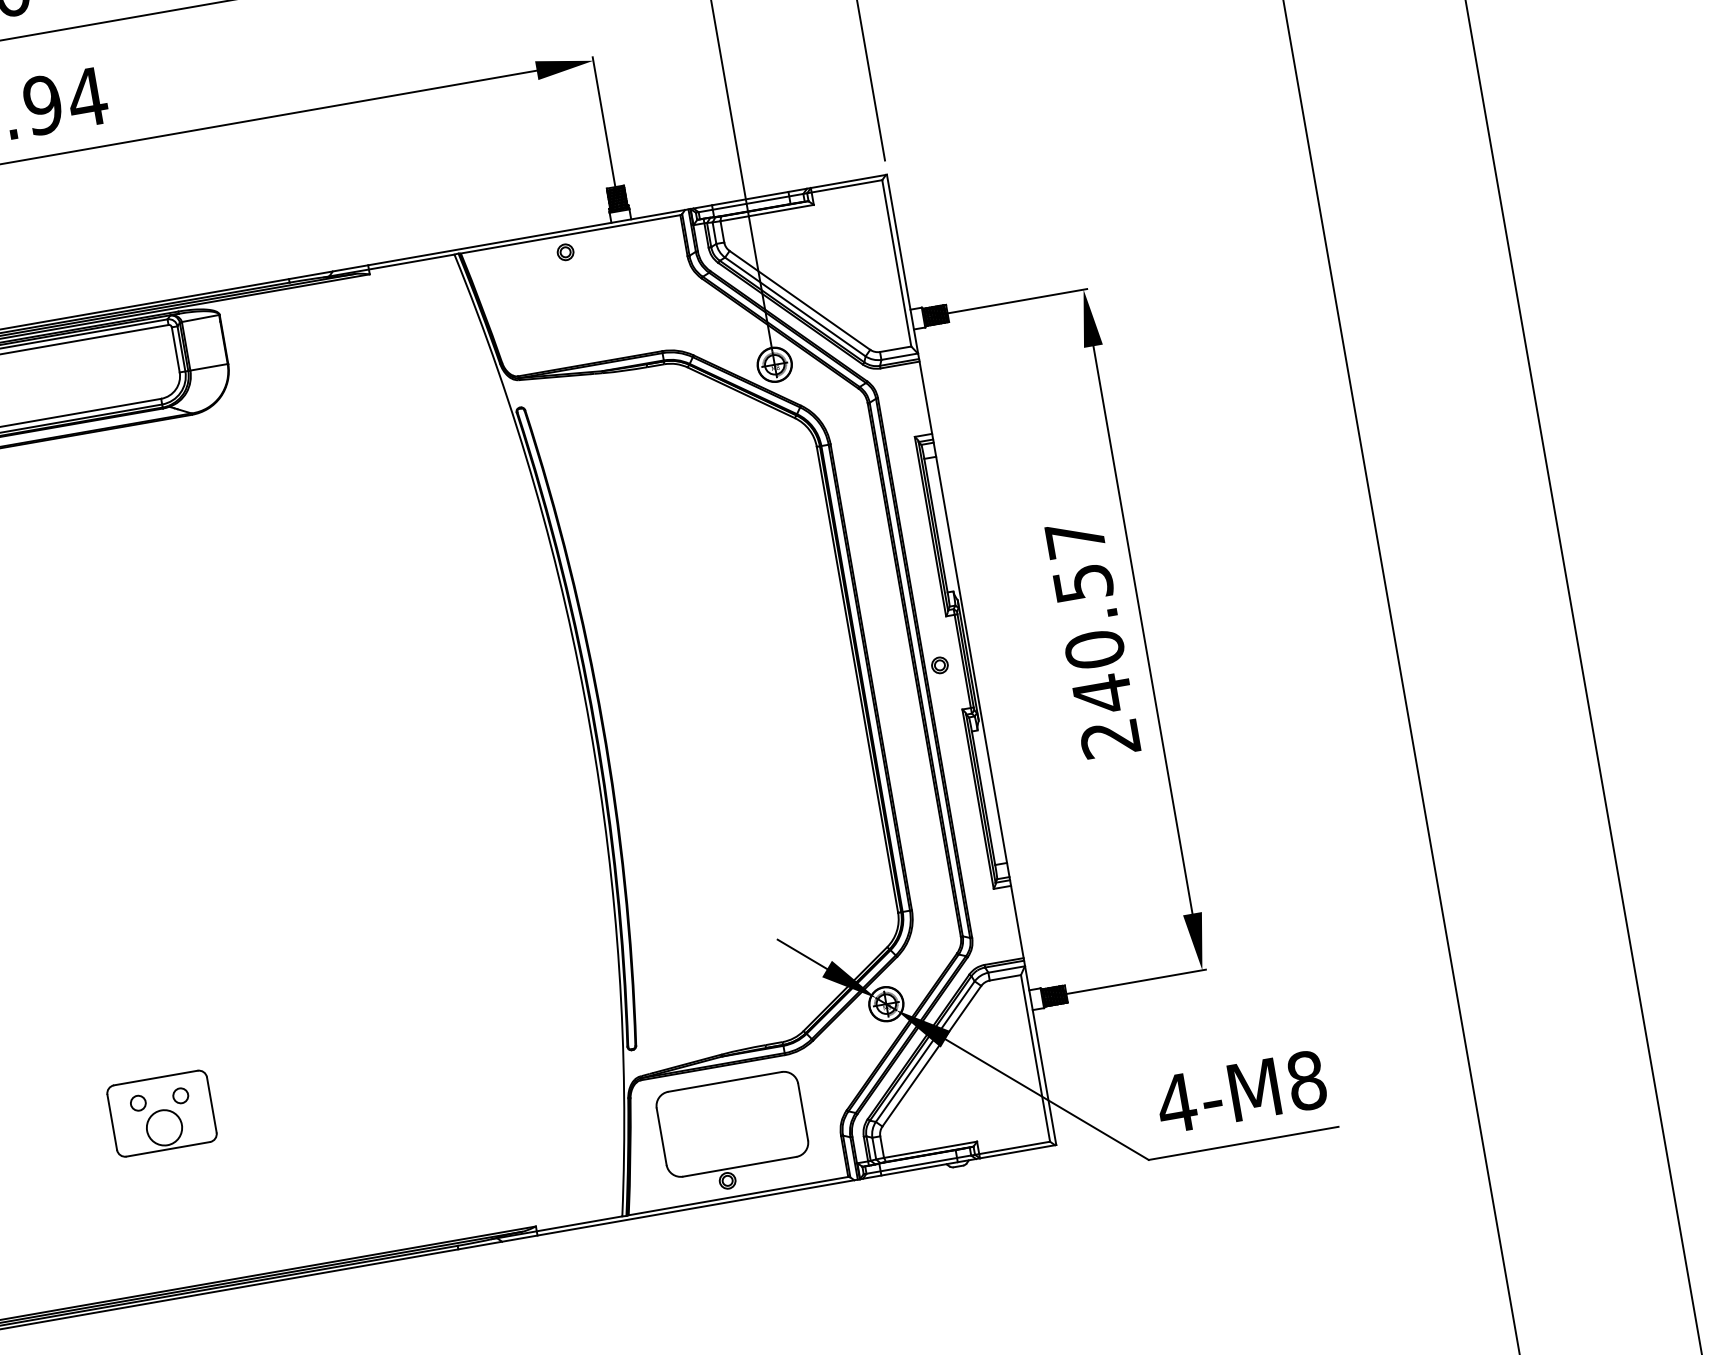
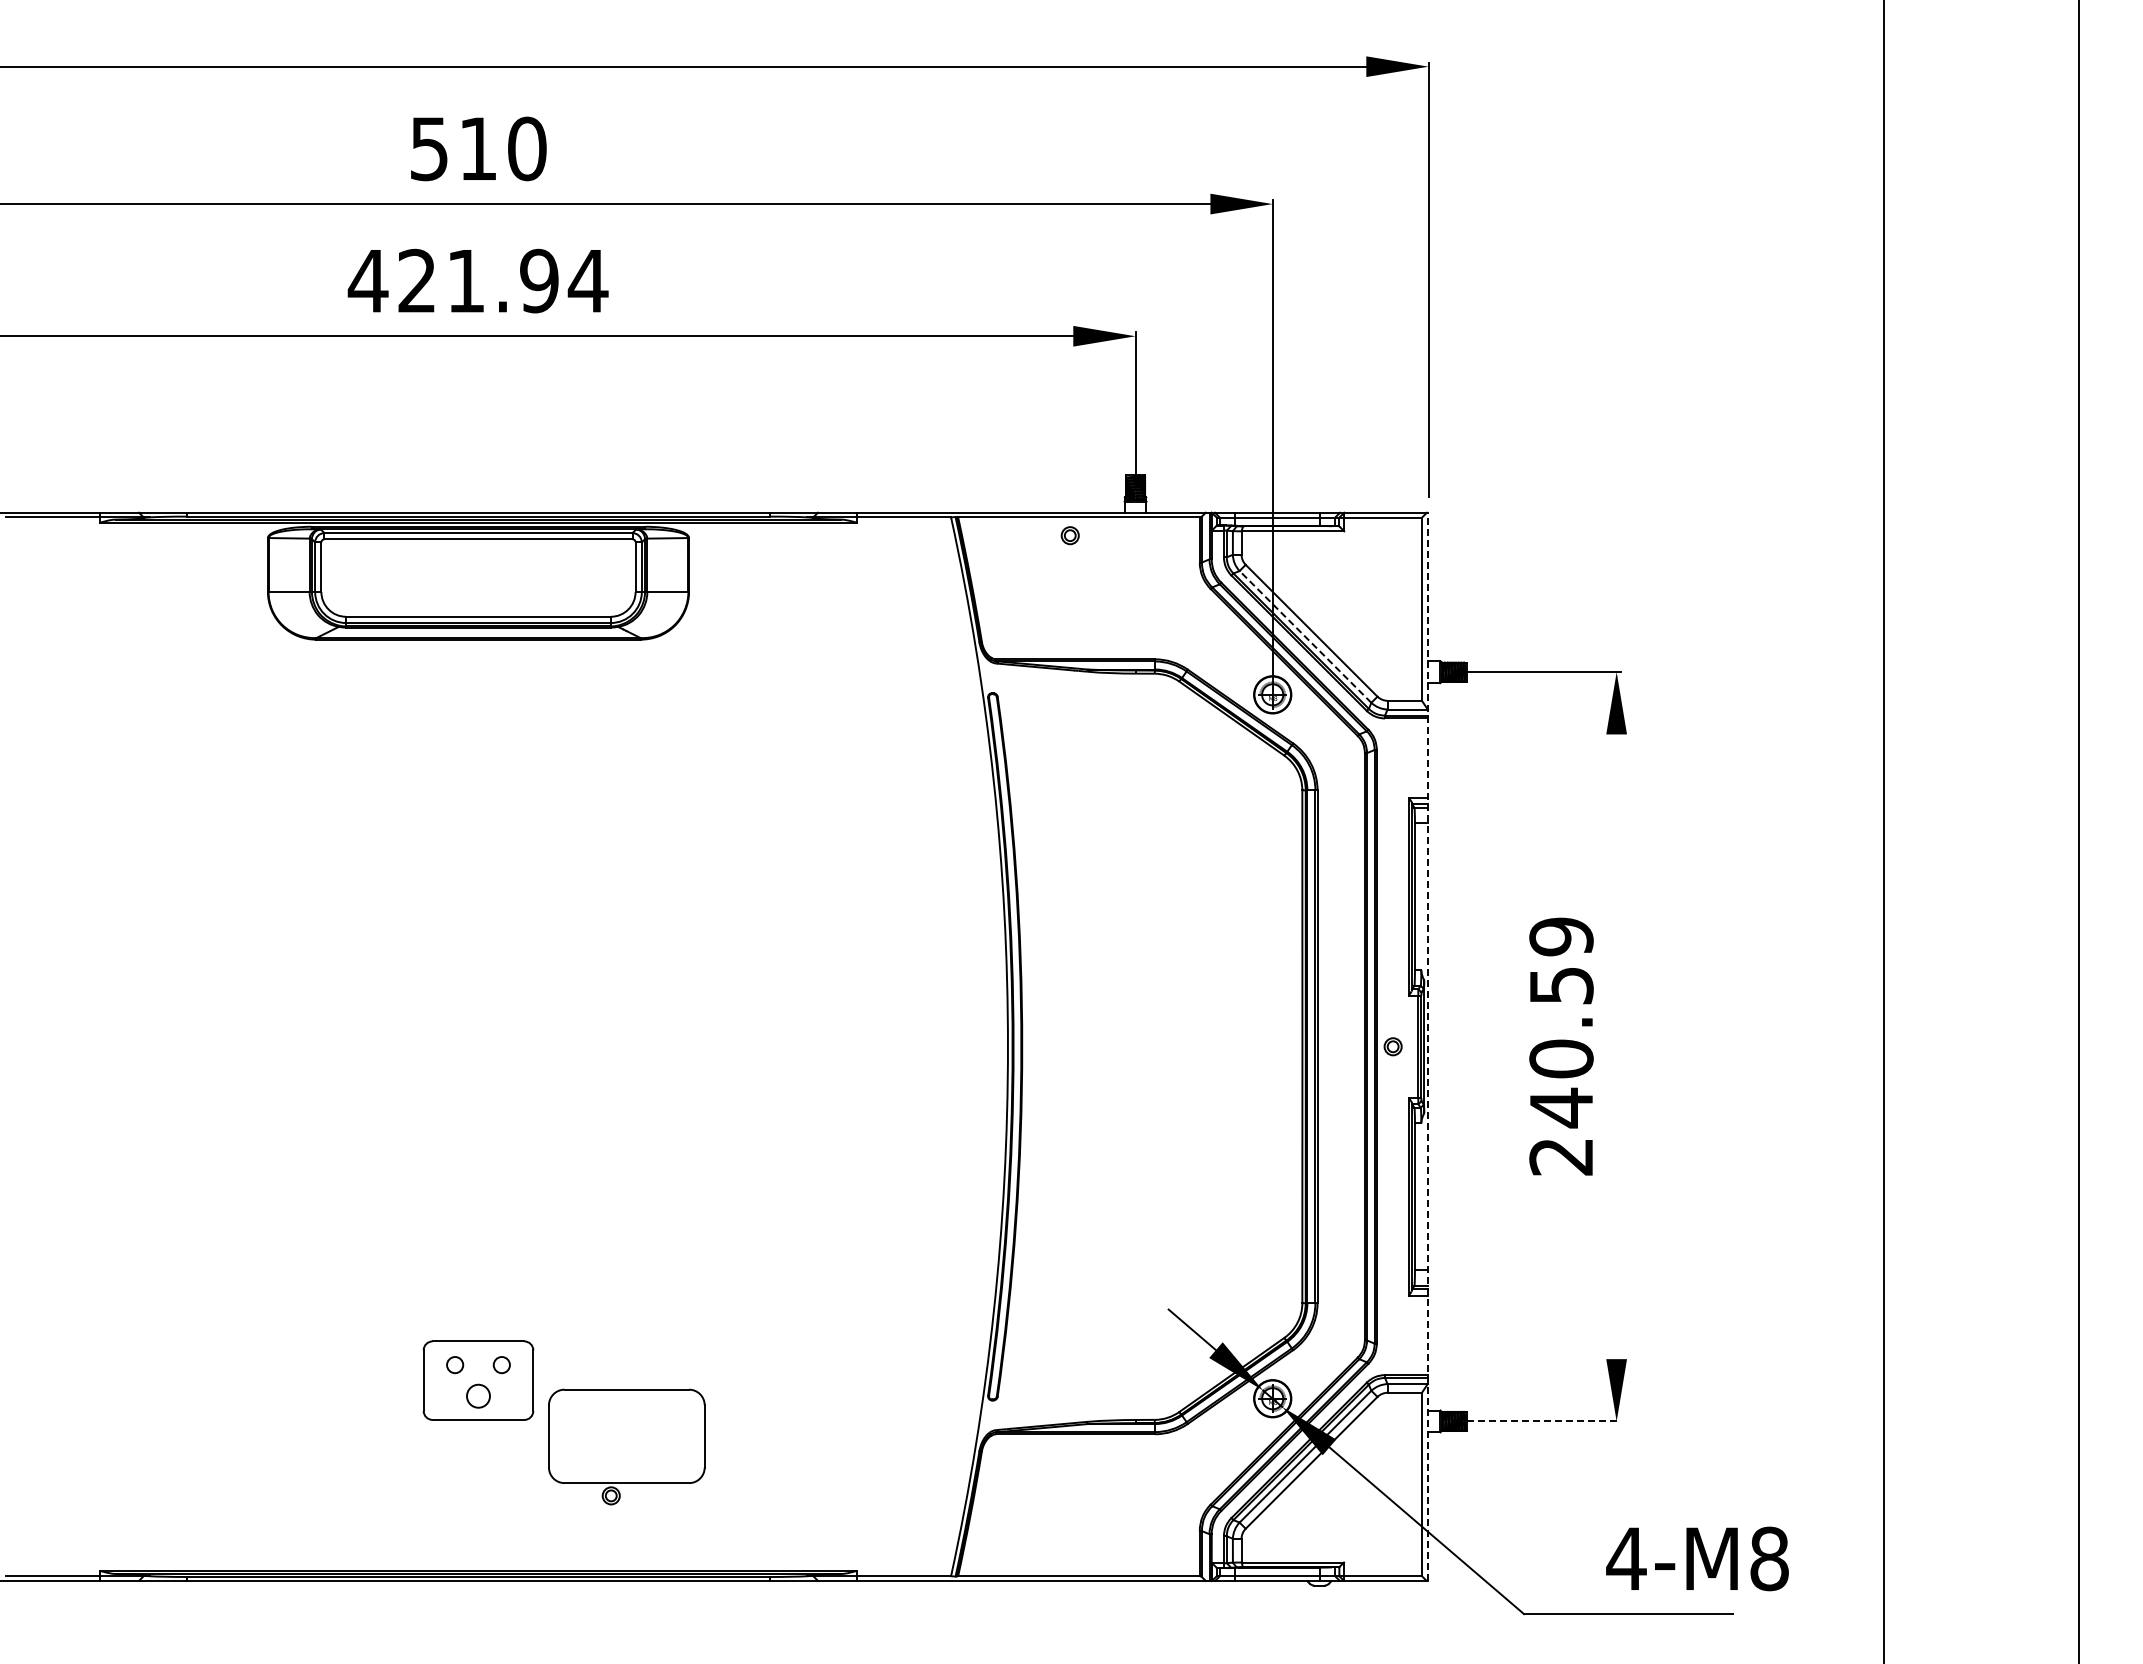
line: (795, 306) -> (1305, 636), solid -> dashed
text: (1075, 538) -> (1561, 936), 240.57 -> 240.59
line: (1142, 629) -> (1616, 1046), removed
line: (972, 659) -> (1428, 1046), solid -> dashed
line: (1131, 982) -> (1538, 1421), solid -> dashed
text: (1241, 1091) -> (1697, 1558), moved
circle: (164, 1128) -> (478, 1396), size x0.6
part: (733, 1133) -> (626, 1446), moved

